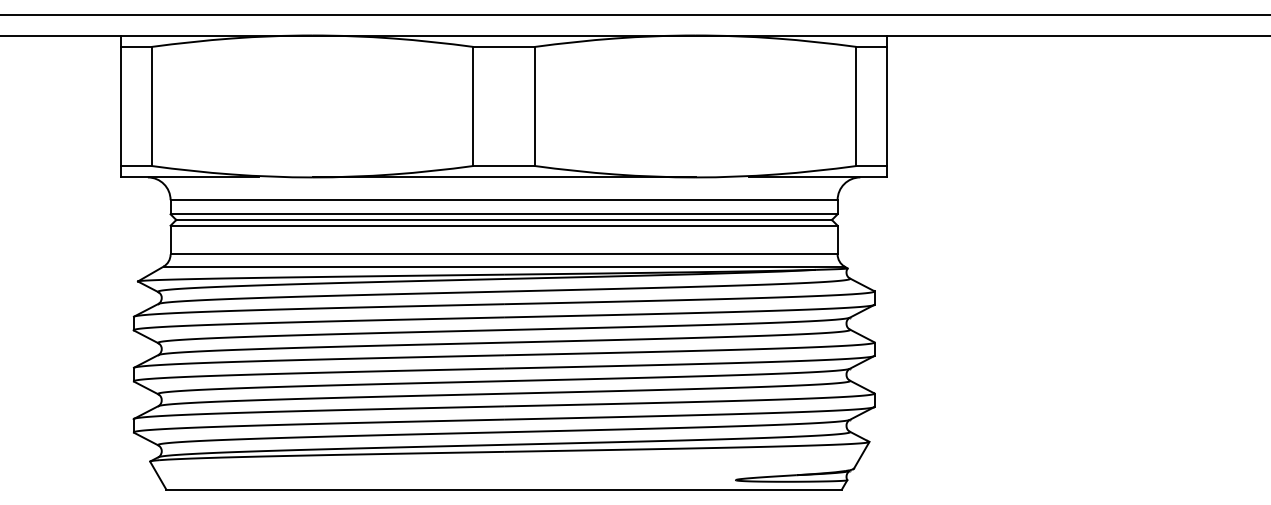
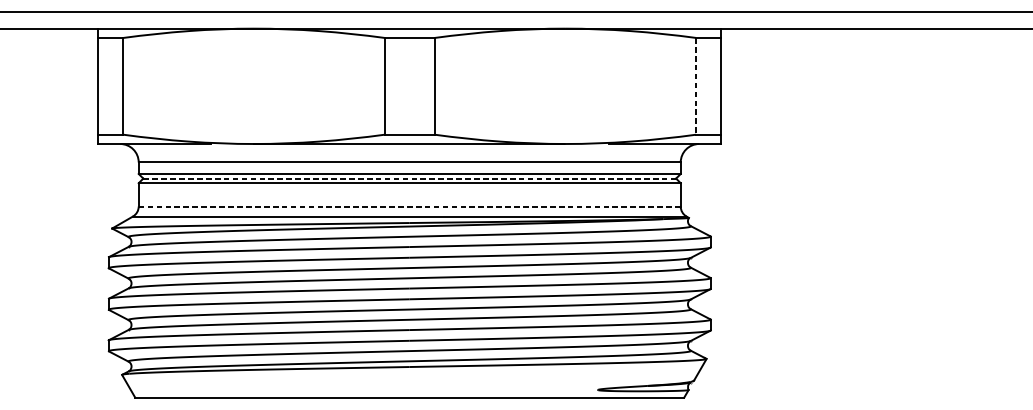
line: (856, 106) -> (696, 86), solid -> dashed
line: (504, 220) -> (410, 178), solid -> dashed
line: (504, 254) -> (410, 206), solid -> dashed

